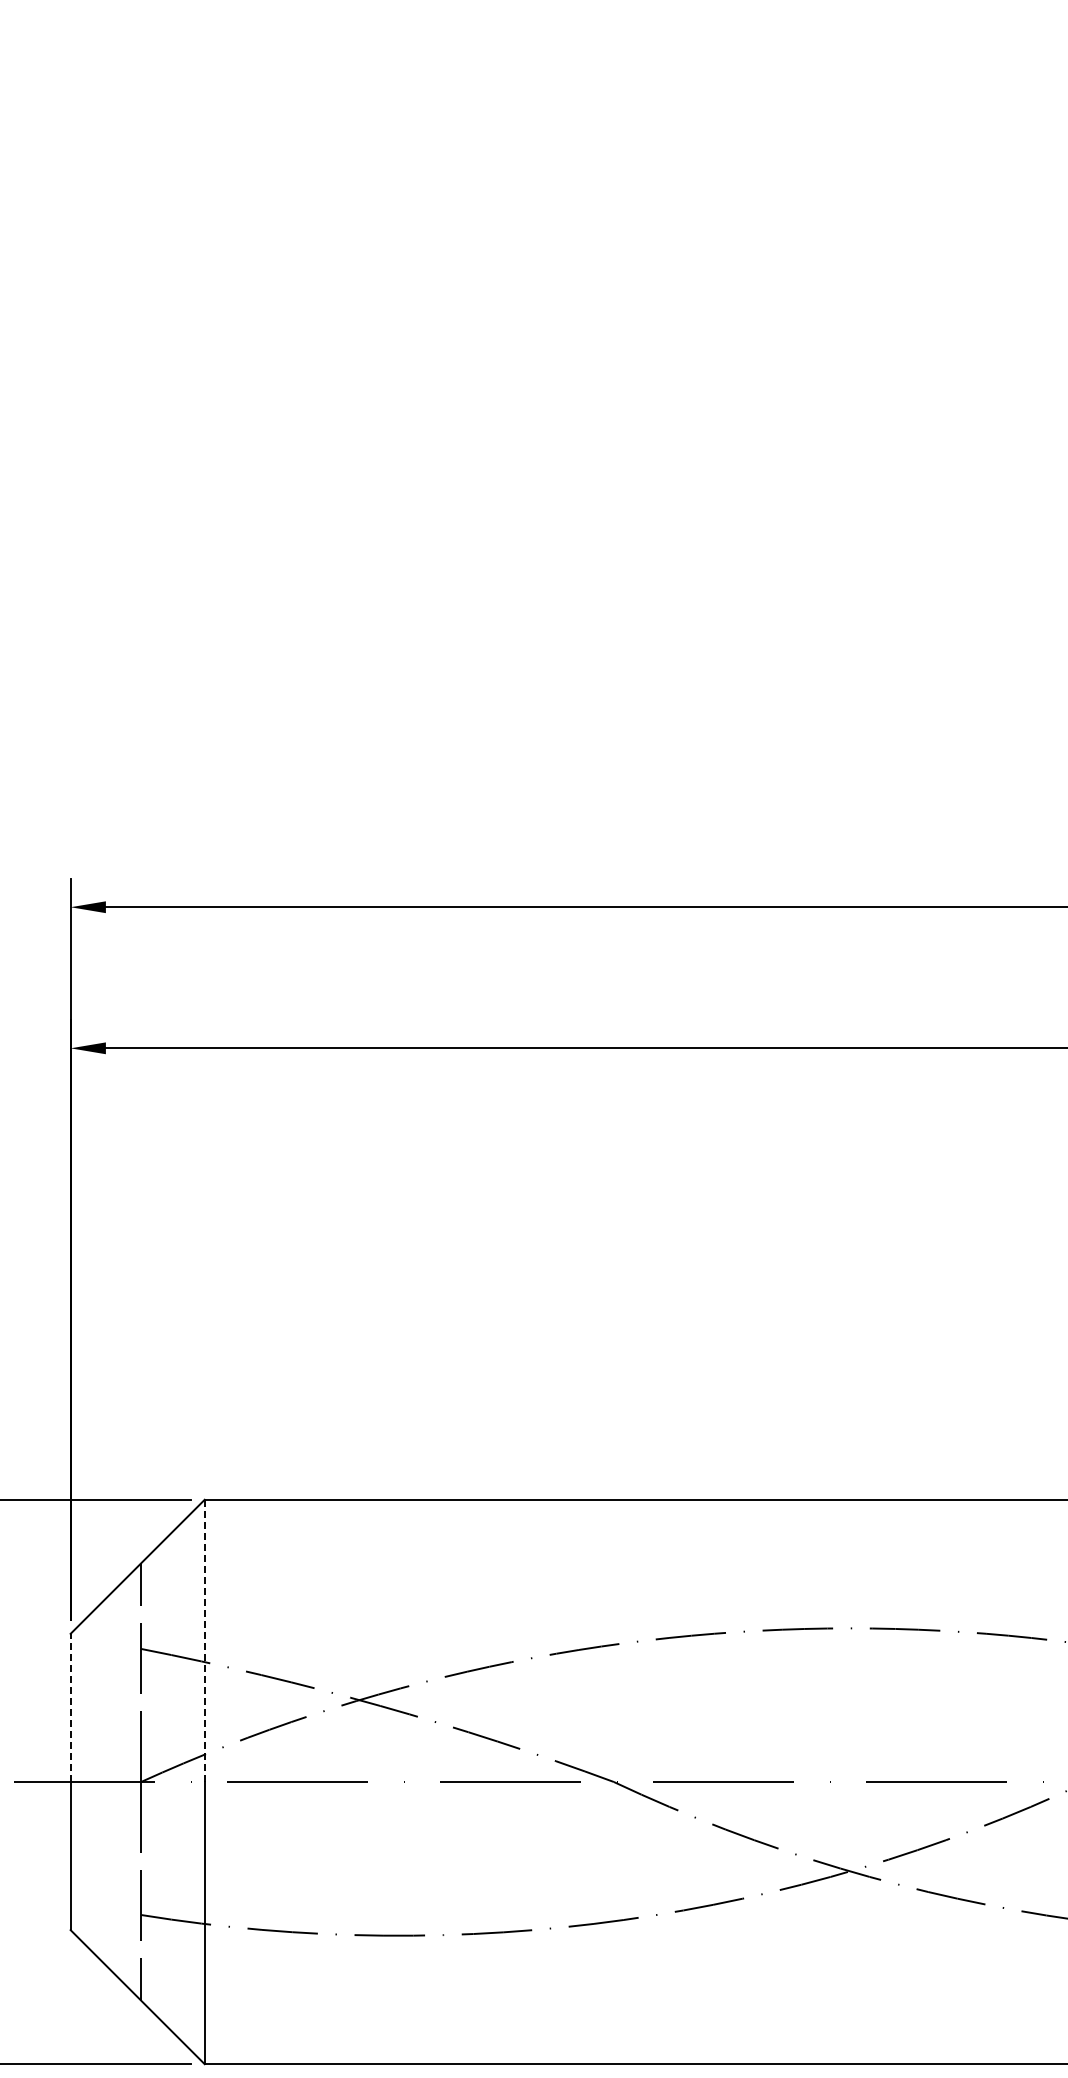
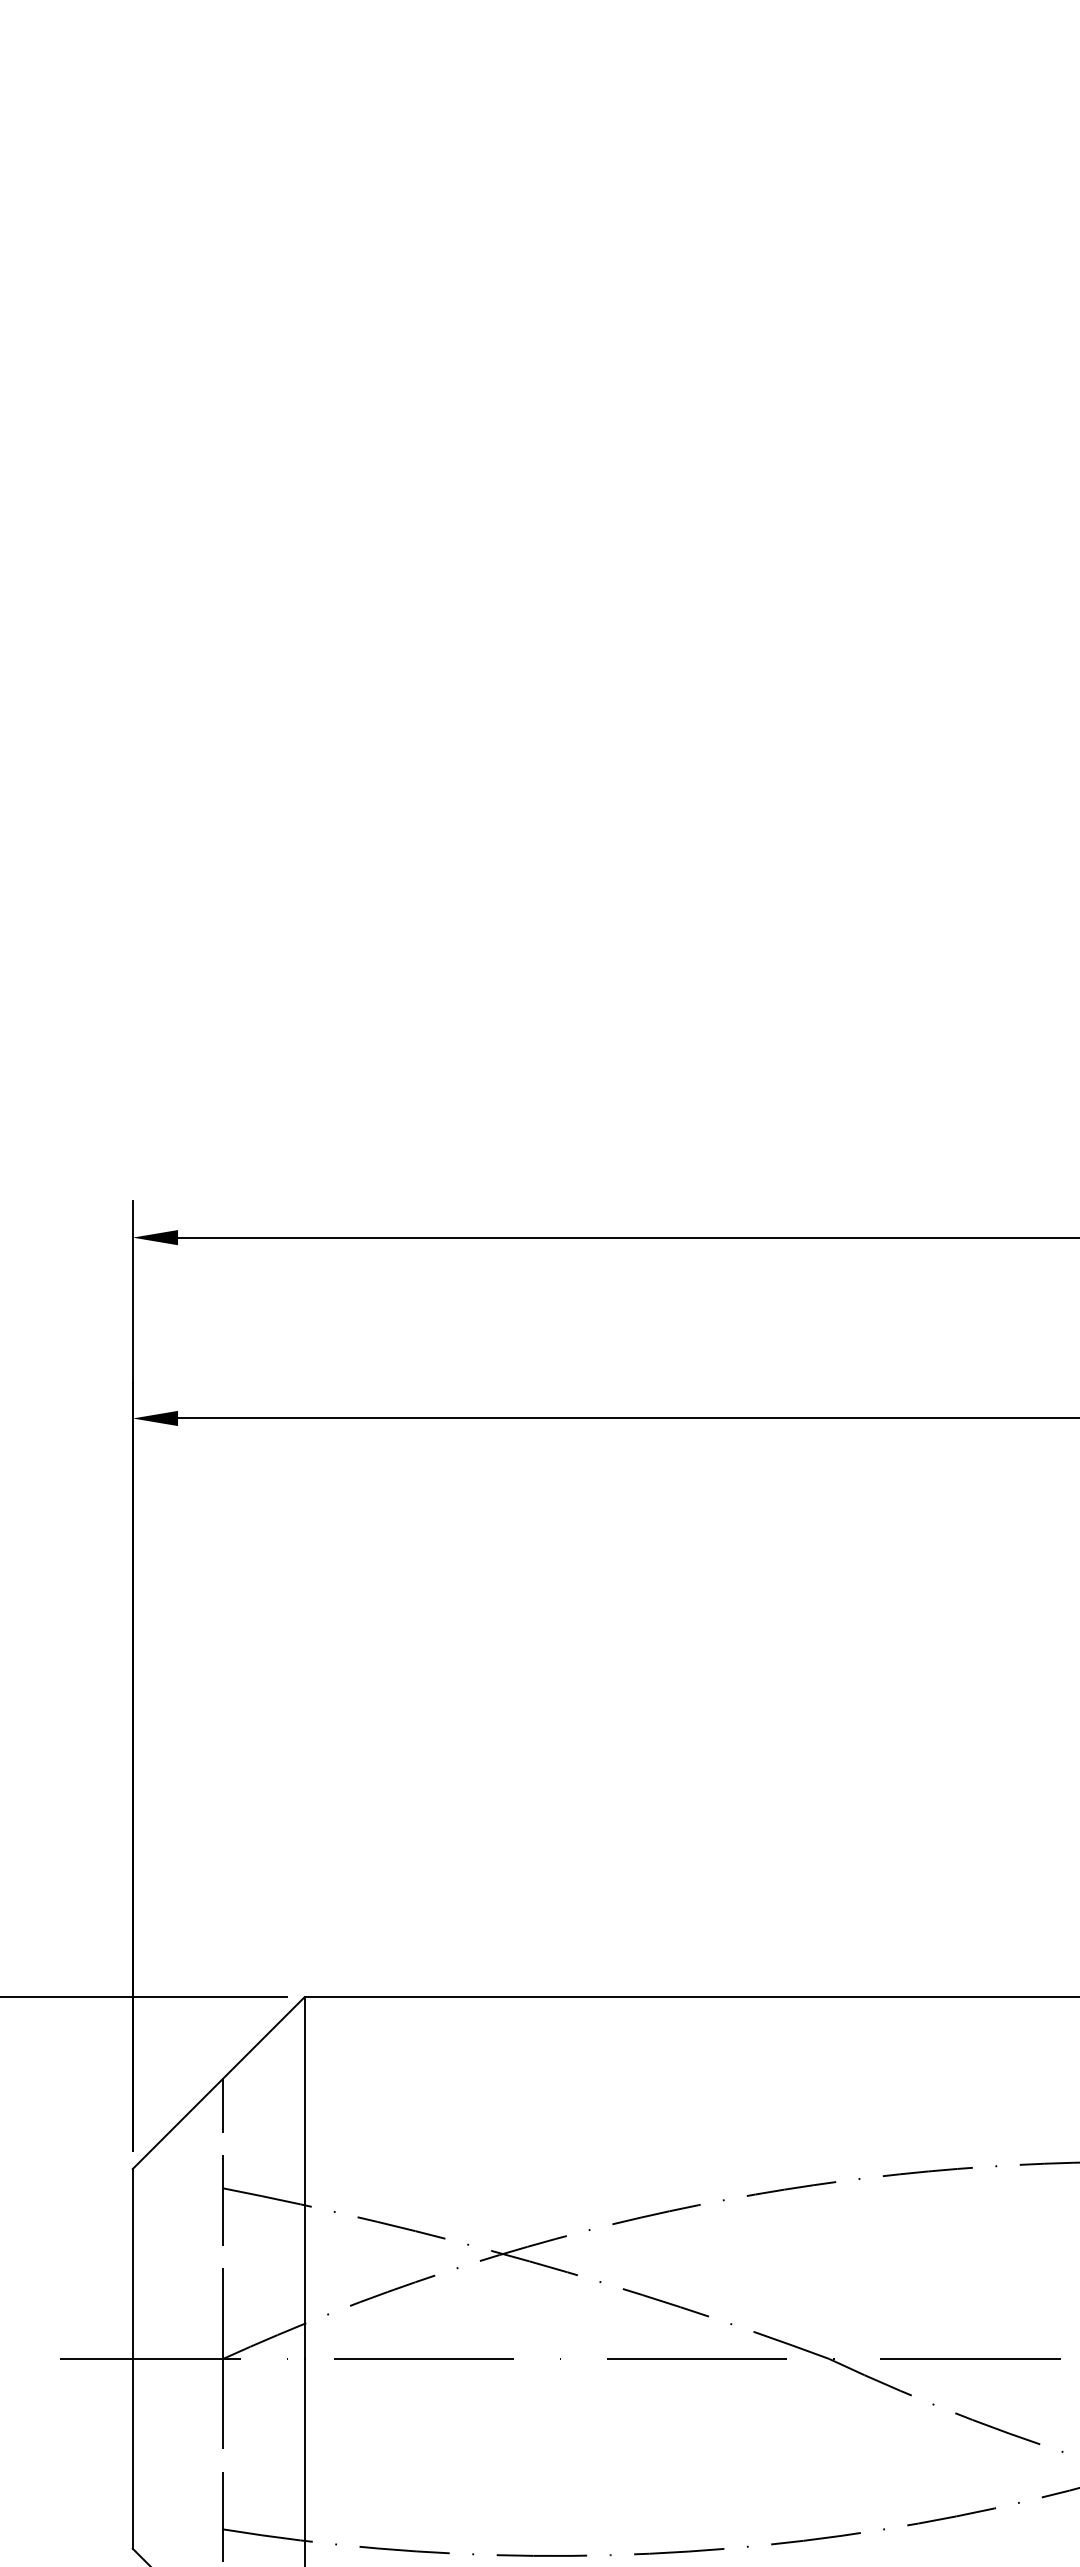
line: (204, 1641) -> (304, 2178), dashed -> solid
line: (70, 1707) -> (132, 2263), dashed -> solid

